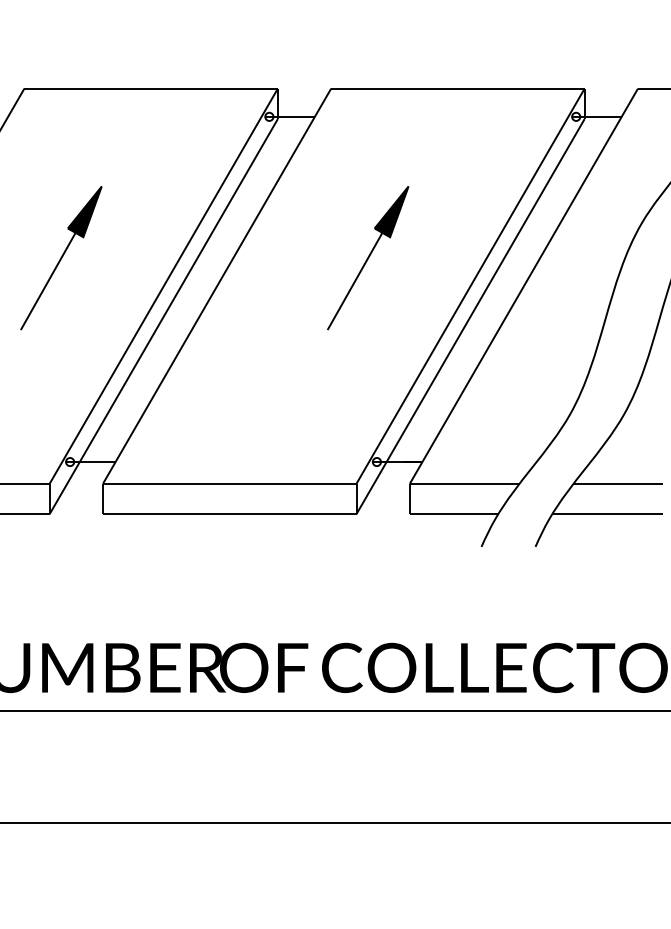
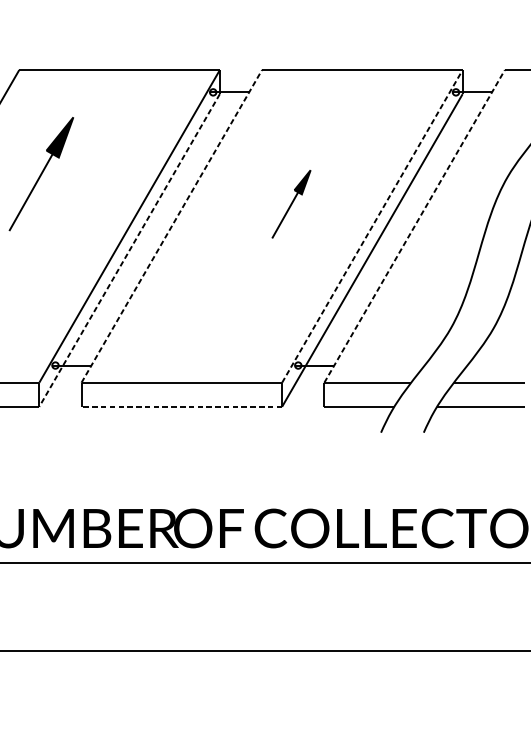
part: (61, 258) -> (41, 174), moved
part: (368, 258) -> (291, 204), size x0.6
line: (217, 285) -> (172, 225), solid -> dashed
line: (470, 285) -> (372, 225), solid -> dashed
line: (524, 285) -> (415, 225), solid -> dashed
line: (163, 317) -> (129, 251), solid -> dashed
line: (229, 514) -> (181, 407), solid -> dashed

